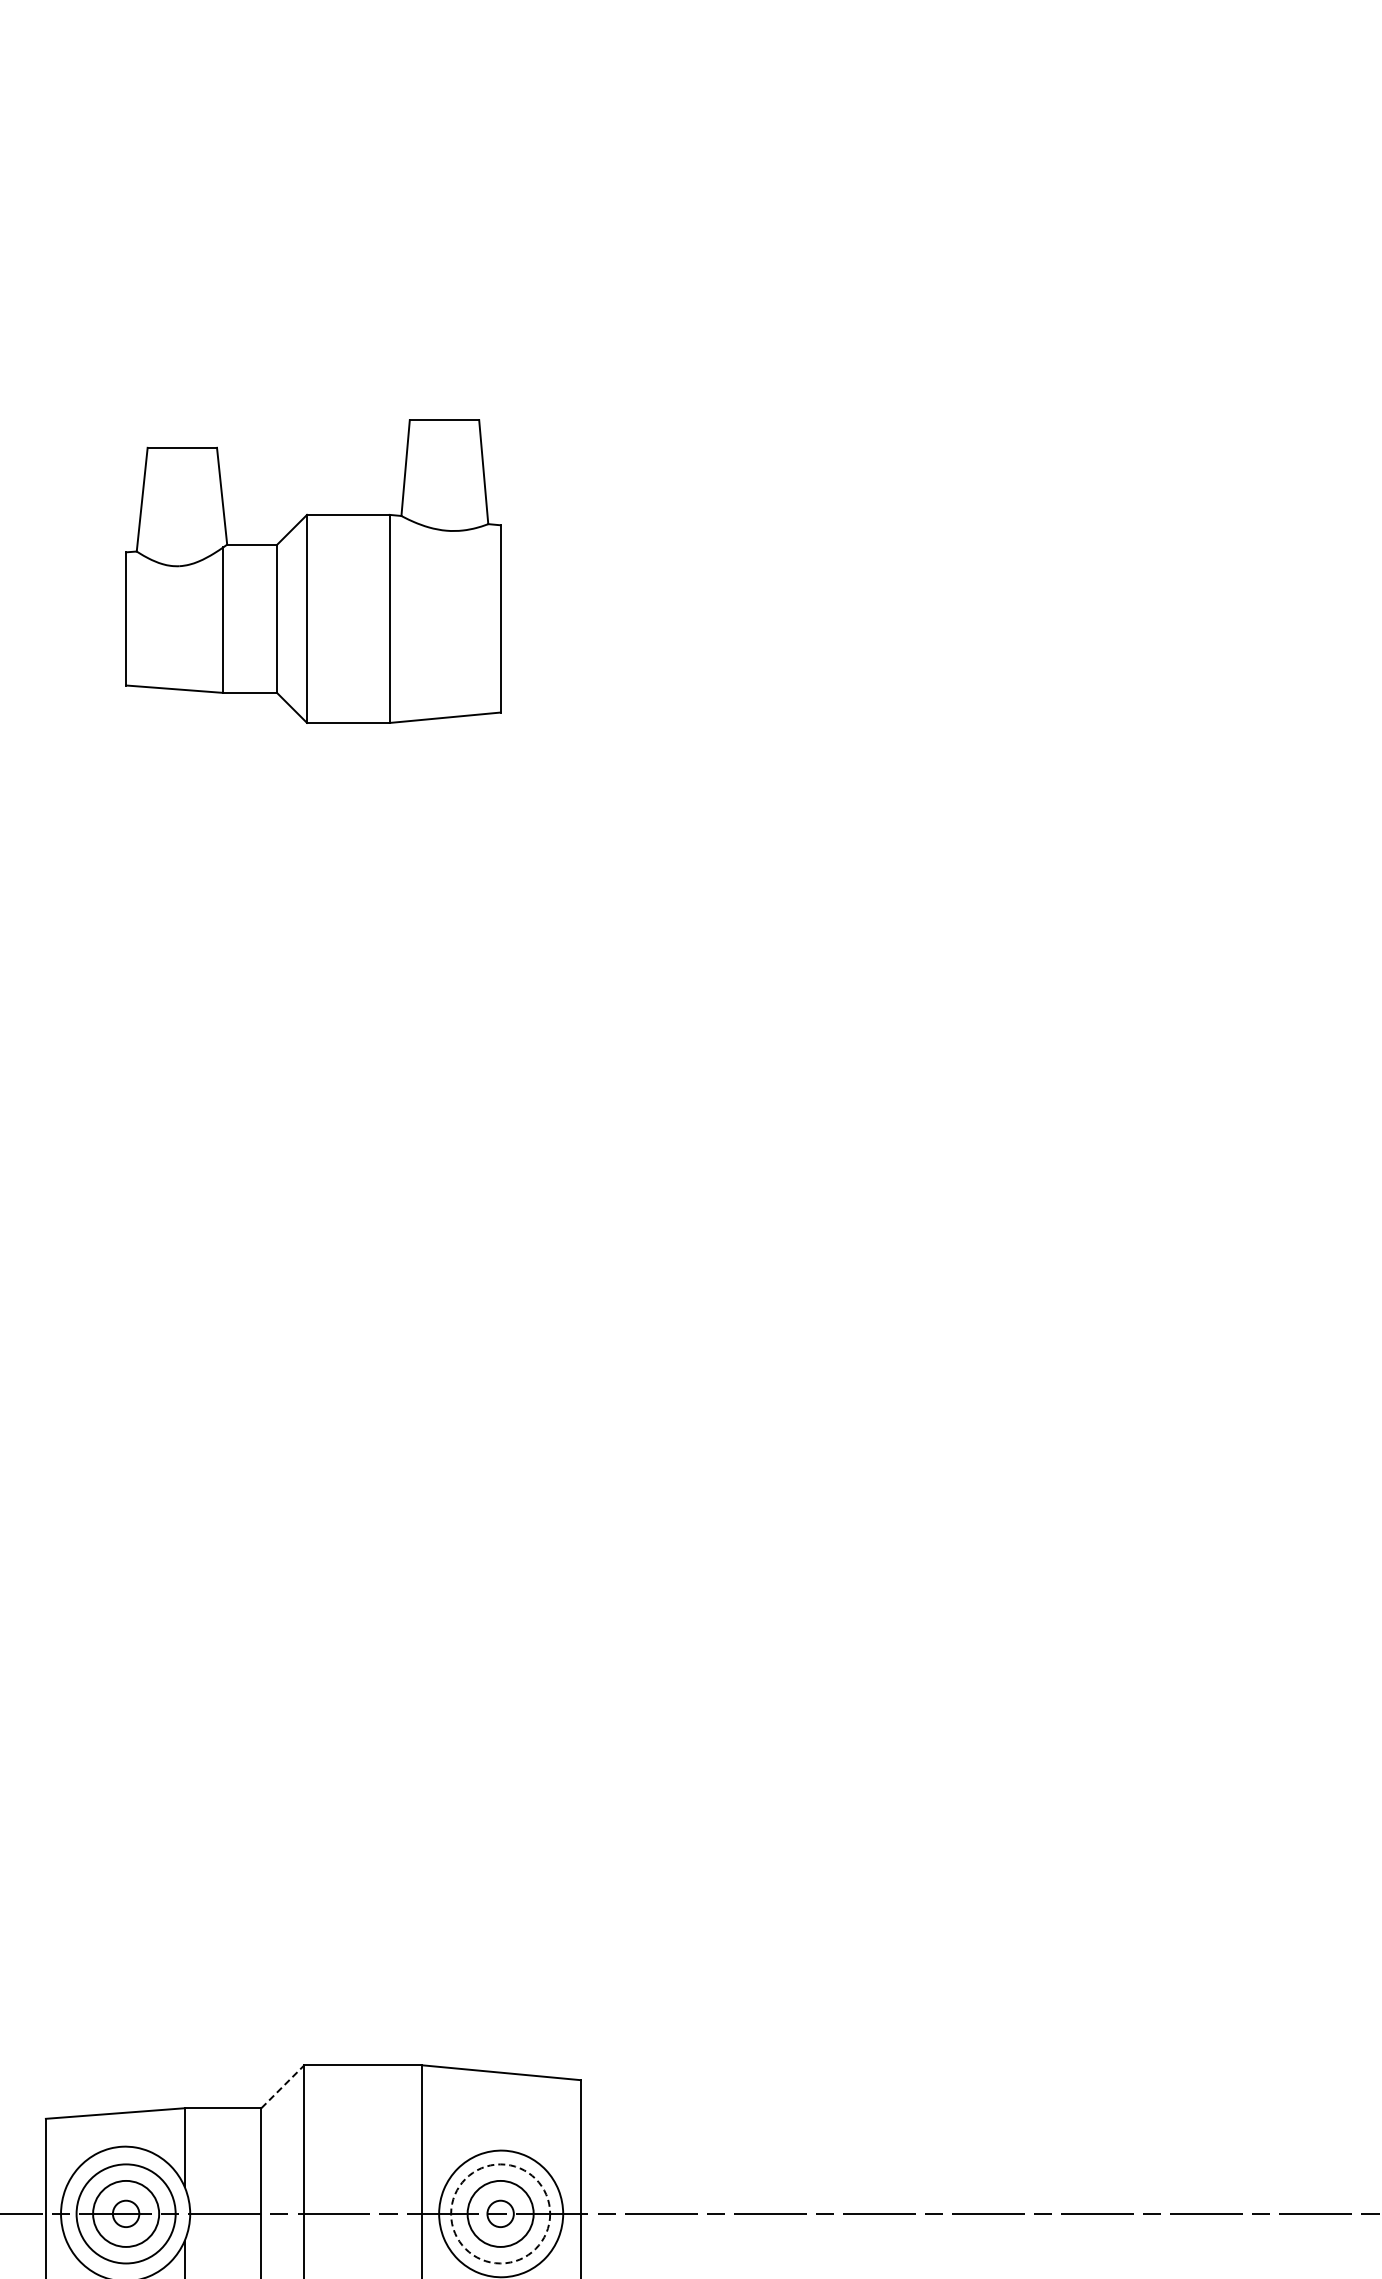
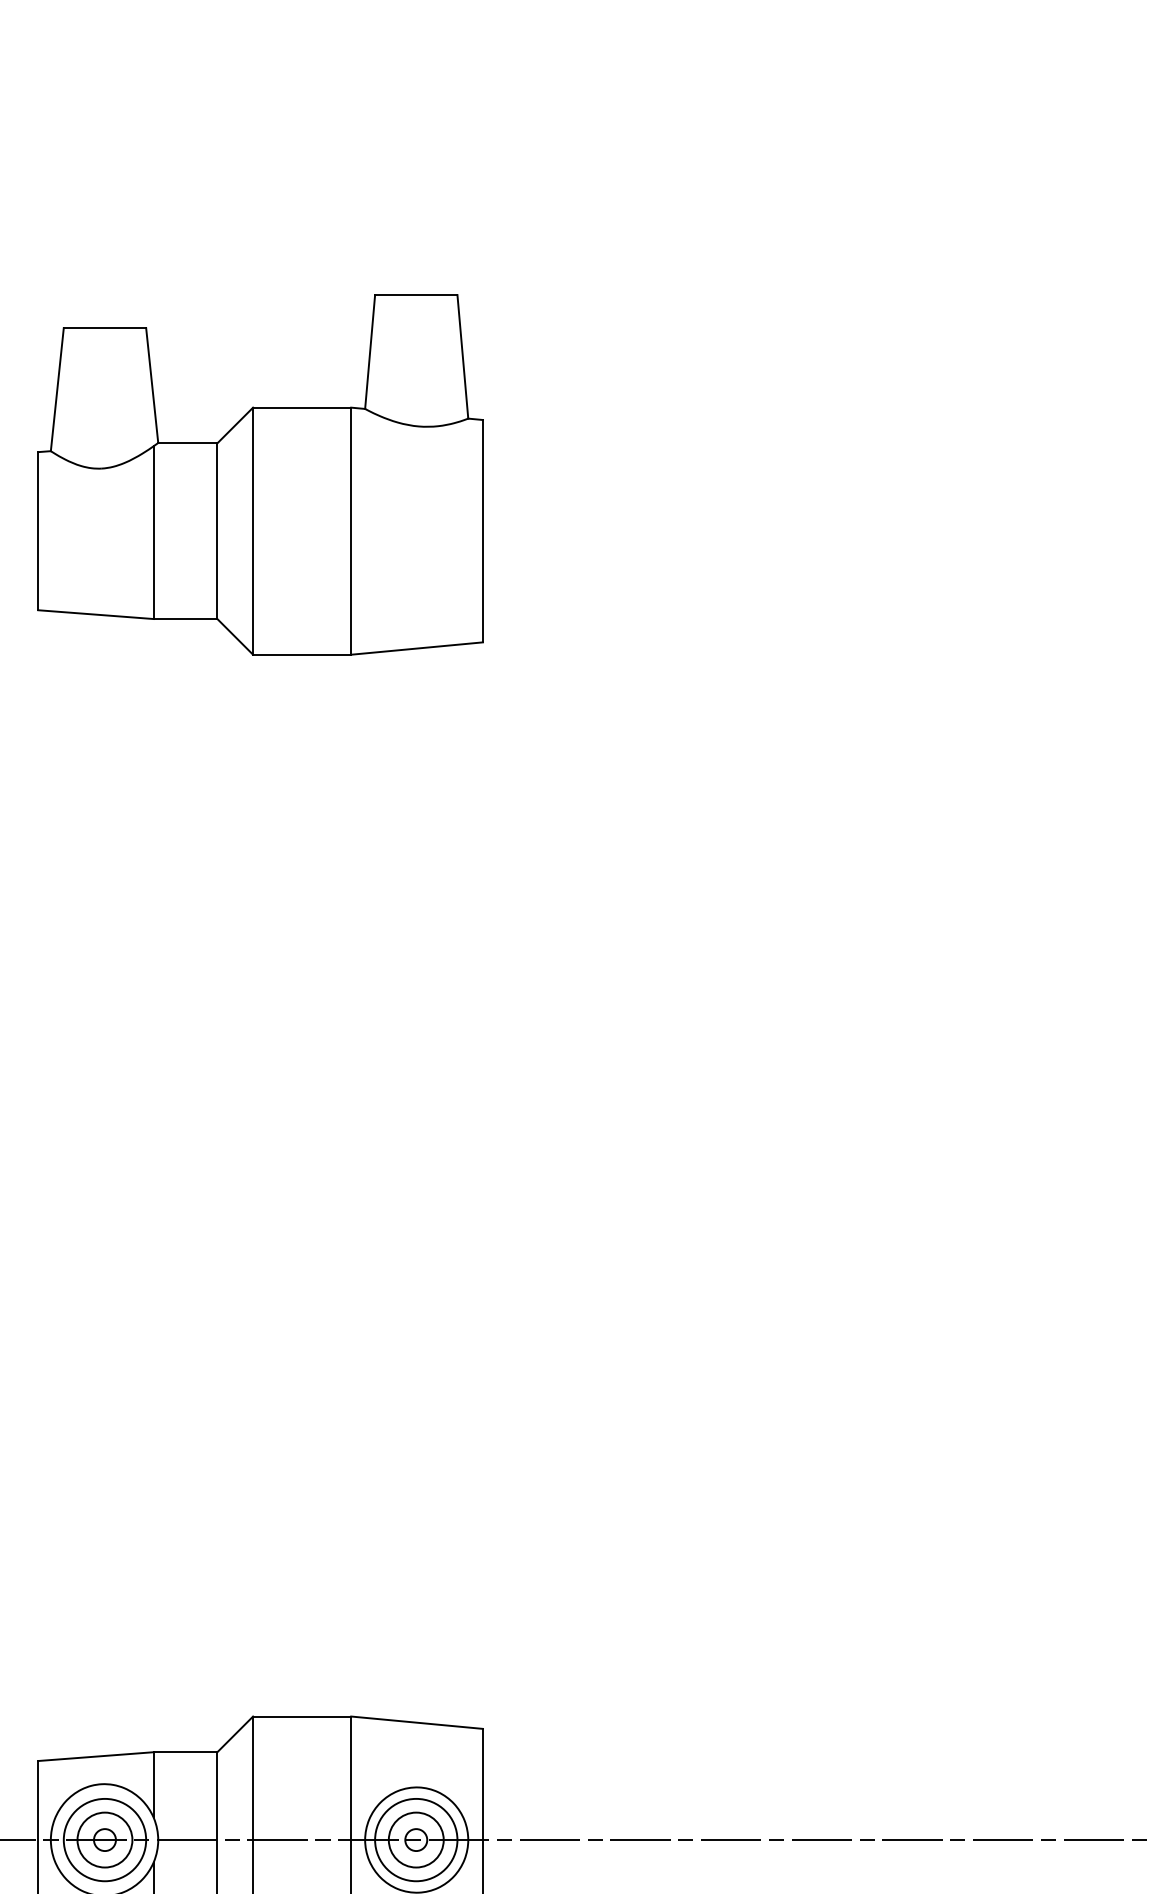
part: (313, 571) -> (260, 474), size x1.43
line: (283, 2086) -> (235, 1734), dashed -> solid
circle: (500, 2213) -> (416, 1839), dashed -> solid

